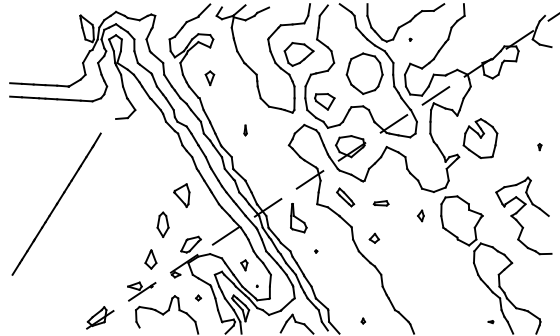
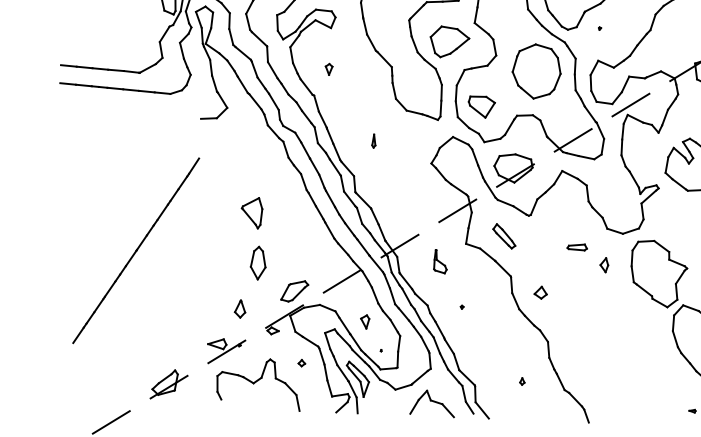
part: (209, 78) -> (328, 69), size x0.6
part: (181, 195) -> (251, 212), moved
line: (56, 203) -> (135, 249), moved
part: (380, 203) -> (576, 247), moved
part: (298, 218) -> (440, 262), size x0.6
part: (150, 259) -> (239, 308), size x0.7
part: (362, 320) -> (521, 380), moved

